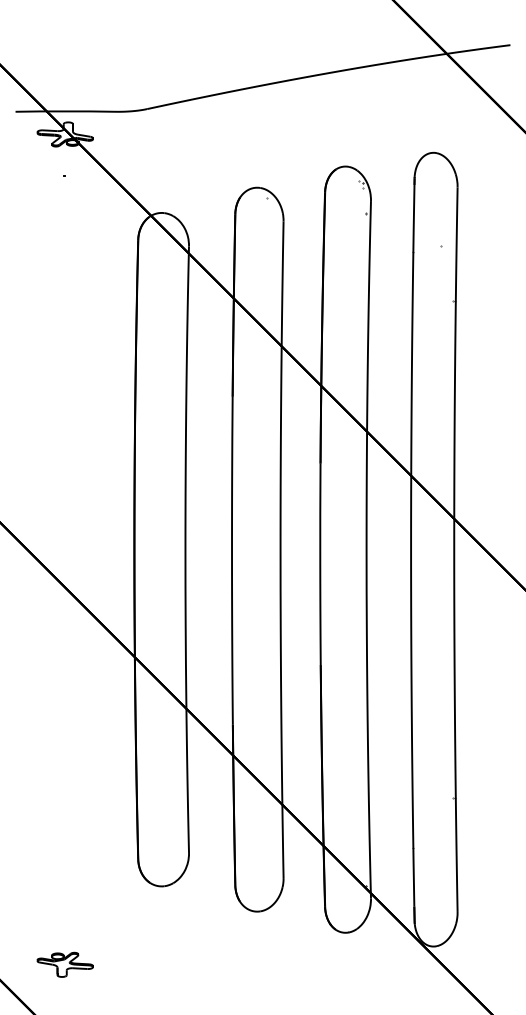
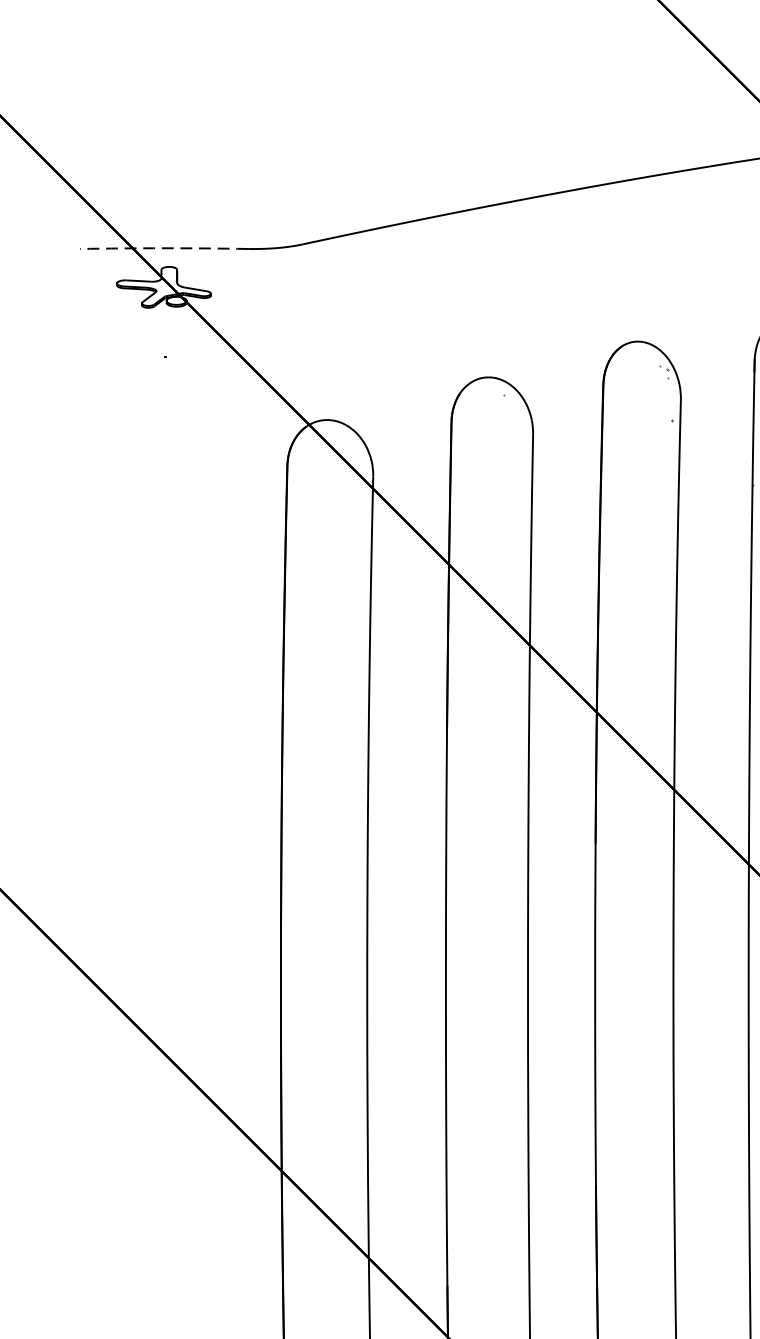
arc: (65, 111) -> (164, 248), solid -> dashed

